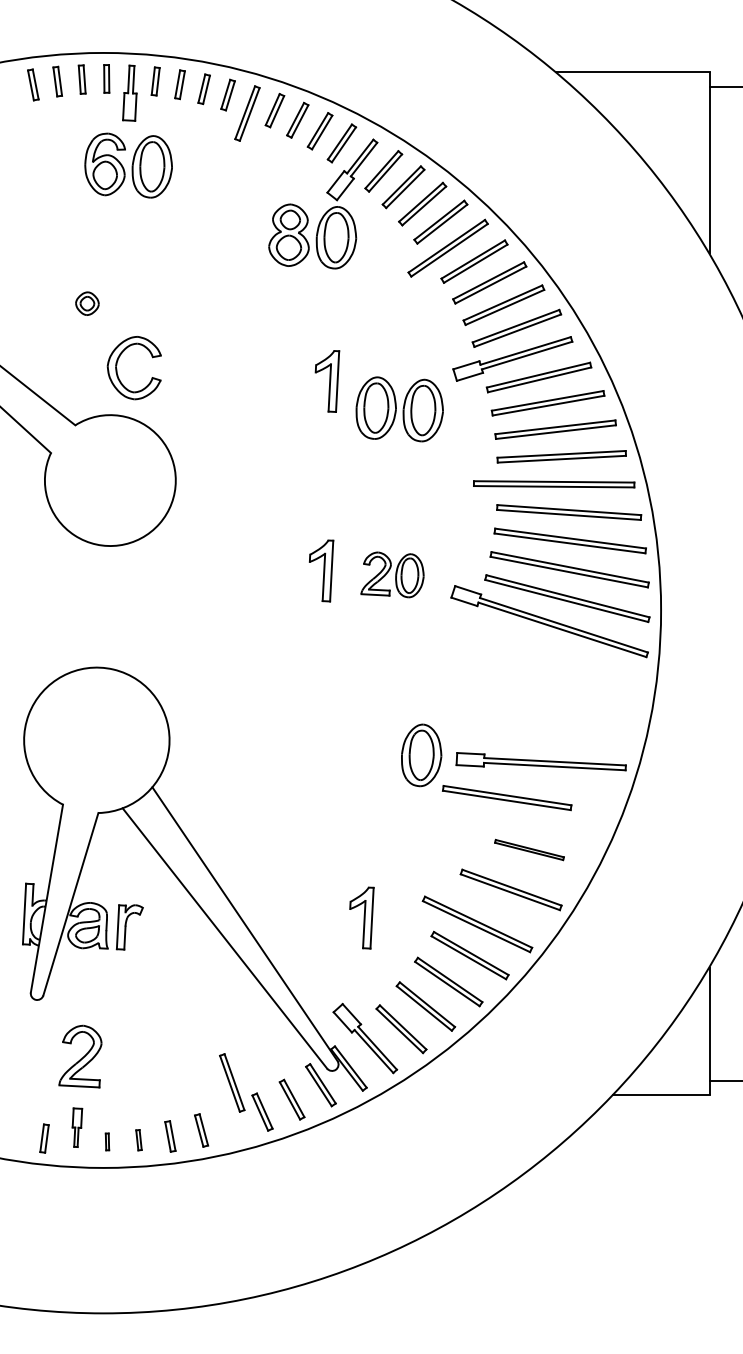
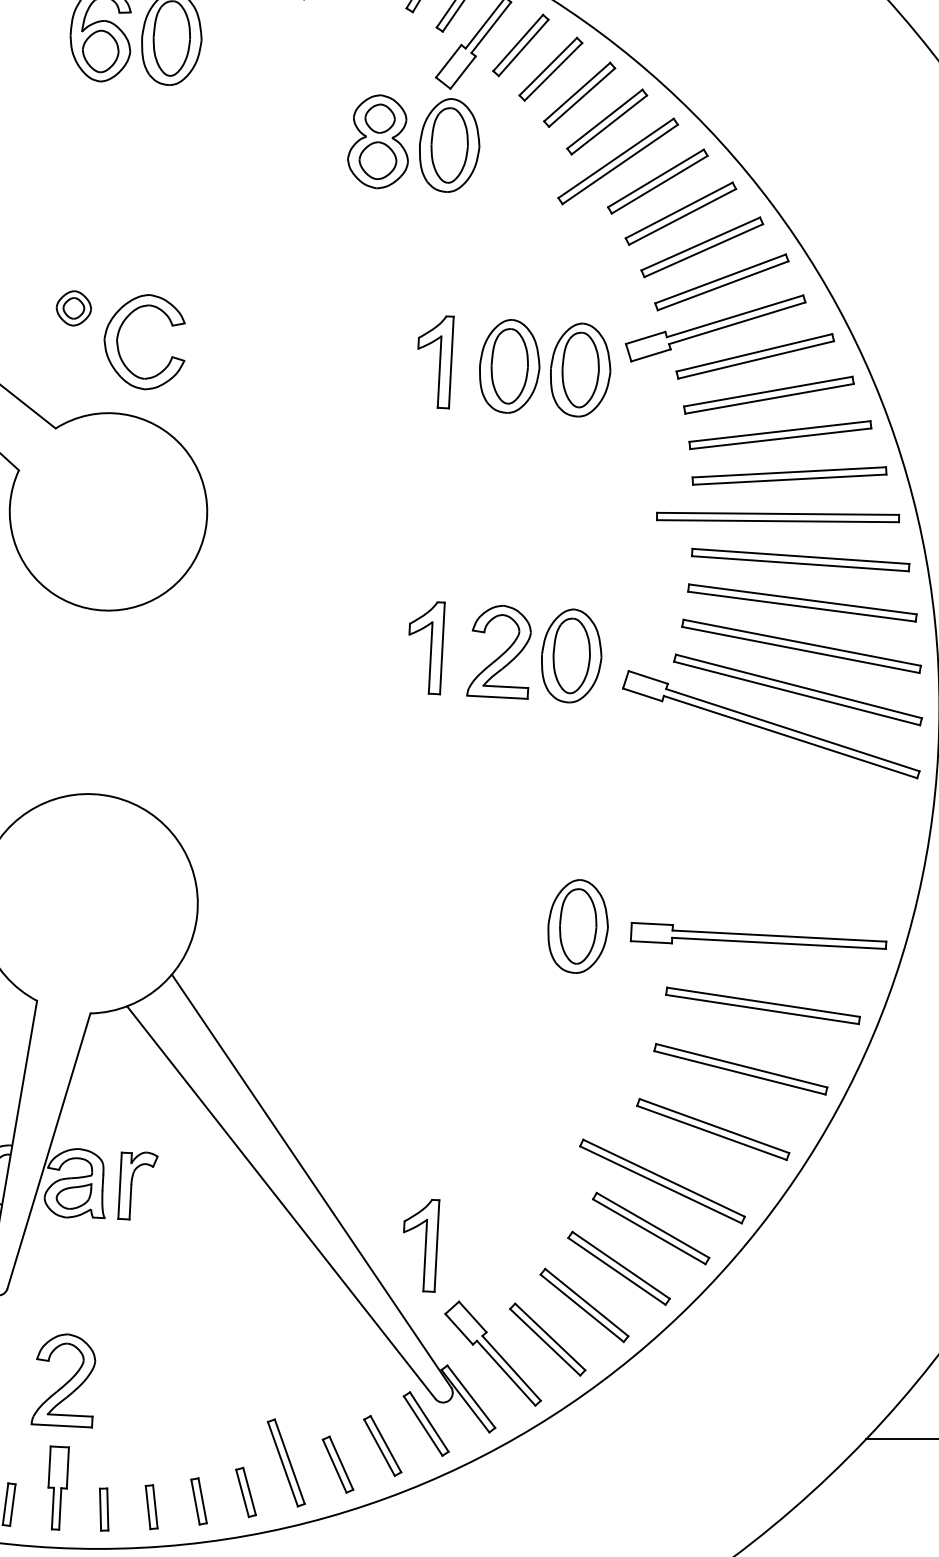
part: (87, 303) -> (74, 308), moved
part: (399, 409) -> (544, 368), moved
part: (392, 574) -> (534, 653), size x1.43
part: (507, 798) -> (763, 1006), moved
part: (529, 849) -> (740, 1068), size x1.67
part: (361, 917) -> (421, 1244), moved
part: (232, 1082) -> (286, 1462), moved
part: (77, 1127) -> (58, 1487), size x1.43
part: (138, 1139) -> (150, 1505), size x1.43
part: (107, 1141) -> (104, 1509), size x1.67

